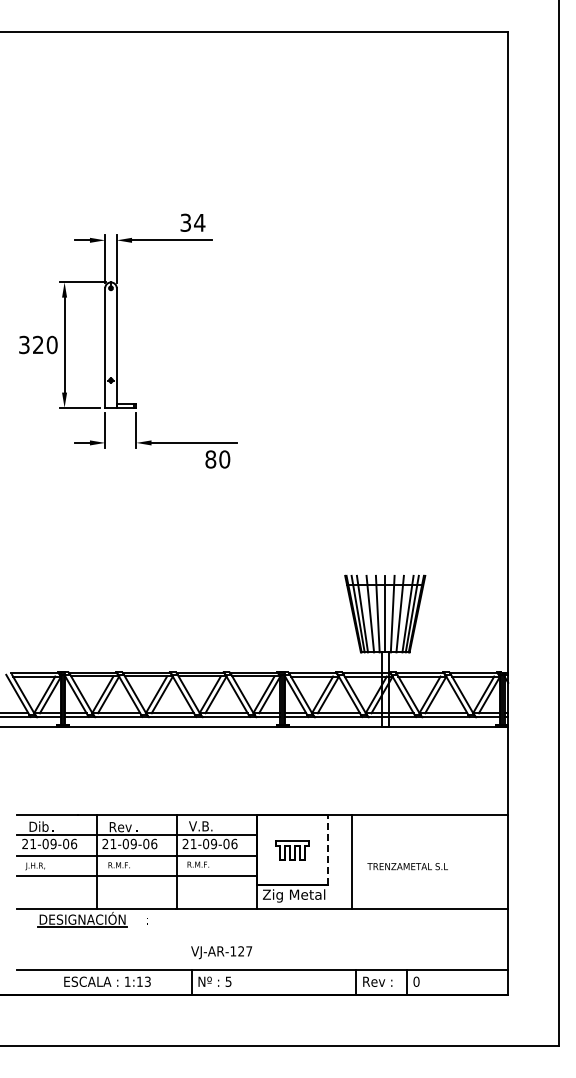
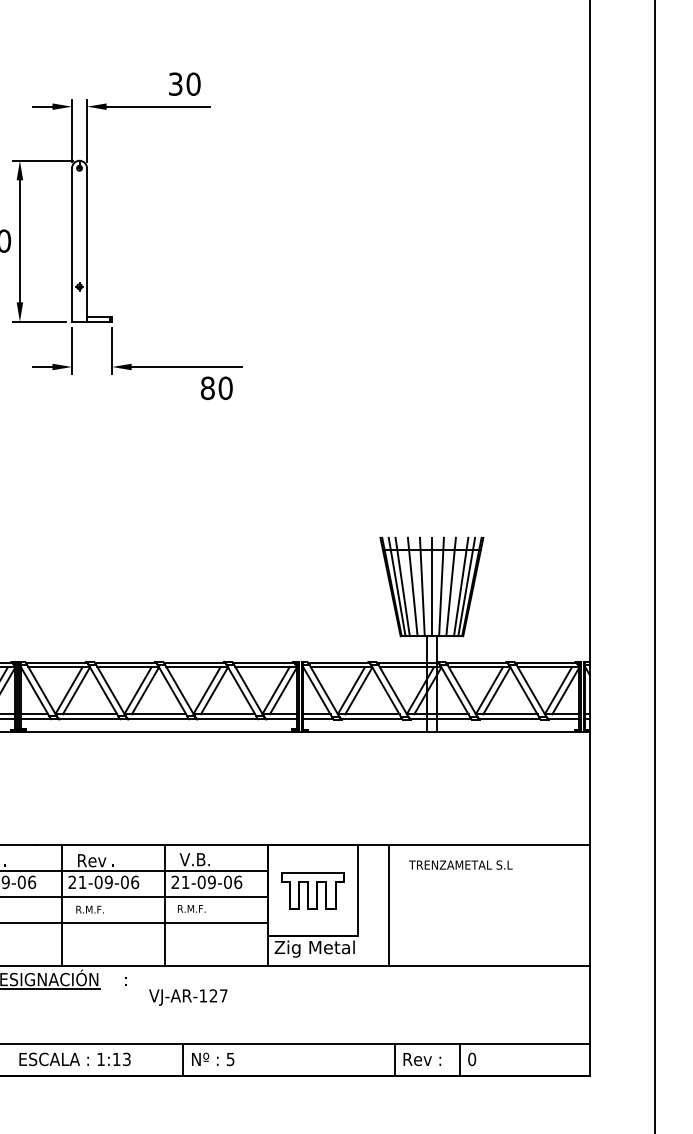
text: (199, 222) -> (193, 83), 34 -> 30
line: (328, 849) -> (359, 889), dashed -> solid
part: (292, 850) -> (312, 890), size x1.43
text: (407, 866) -> (460, 864), moved
text: (221, 952) -> (188, 997), moved

